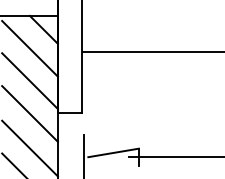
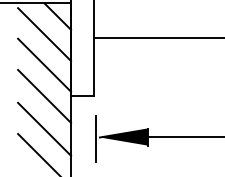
fill: (113, 157) -> (123, 137), added

